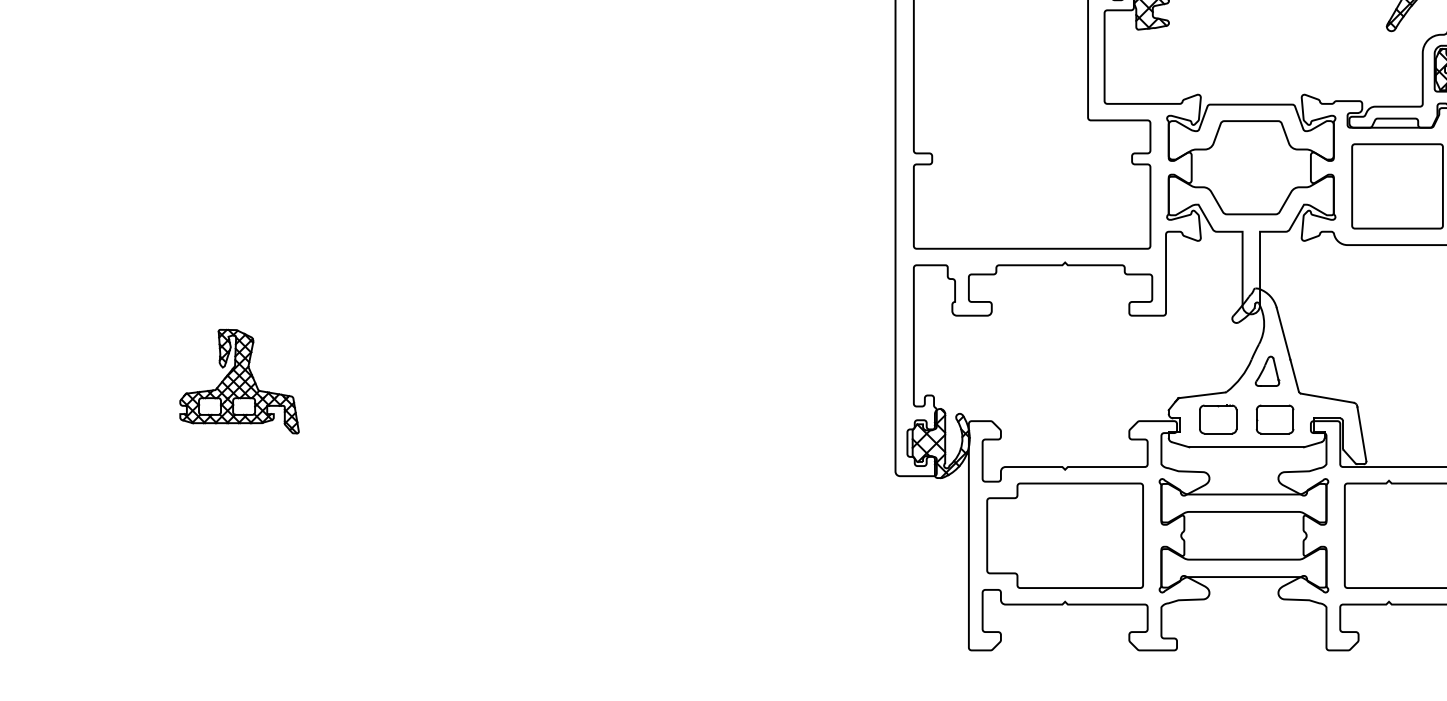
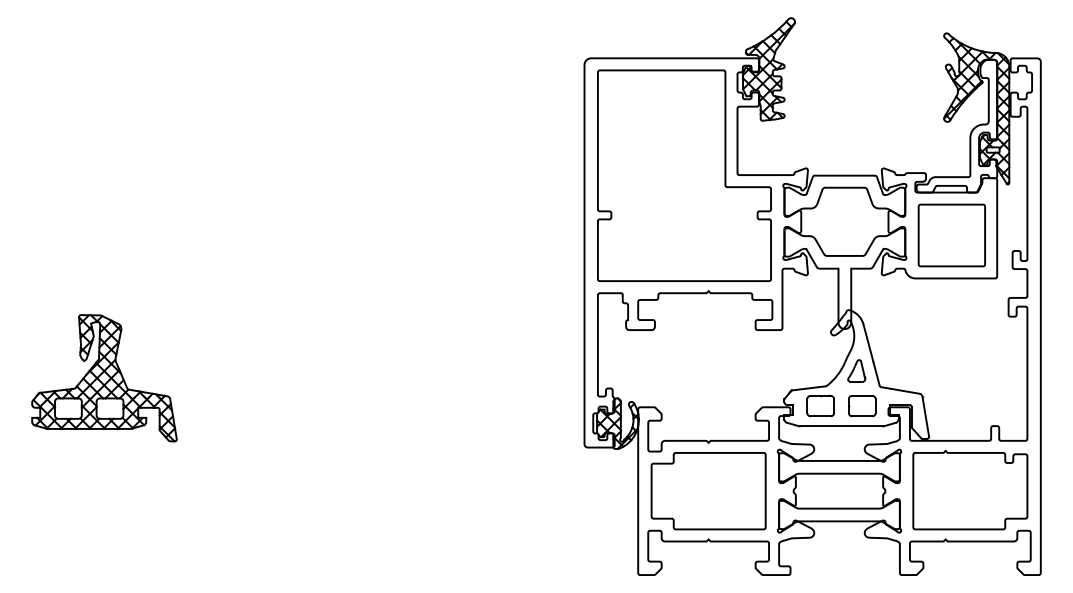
part: (239, 381) -> (104, 378), size x1.67

